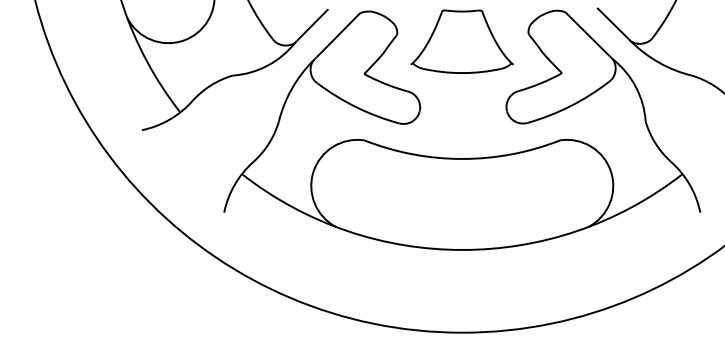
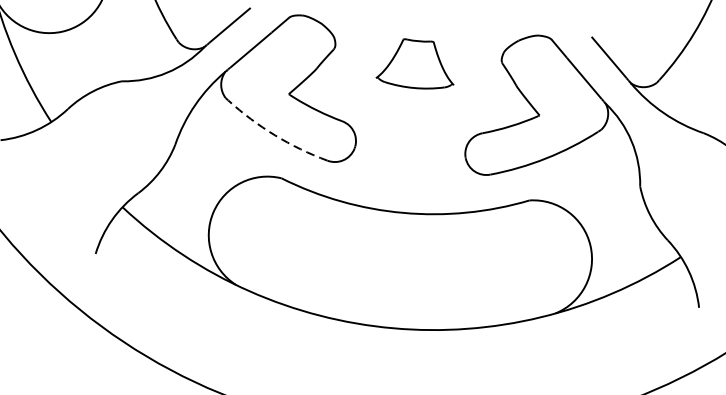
part: (461, 41) -> (415, 63), size x0.6
arc: (356, 107) -> (275, 135), solid -> dashed

